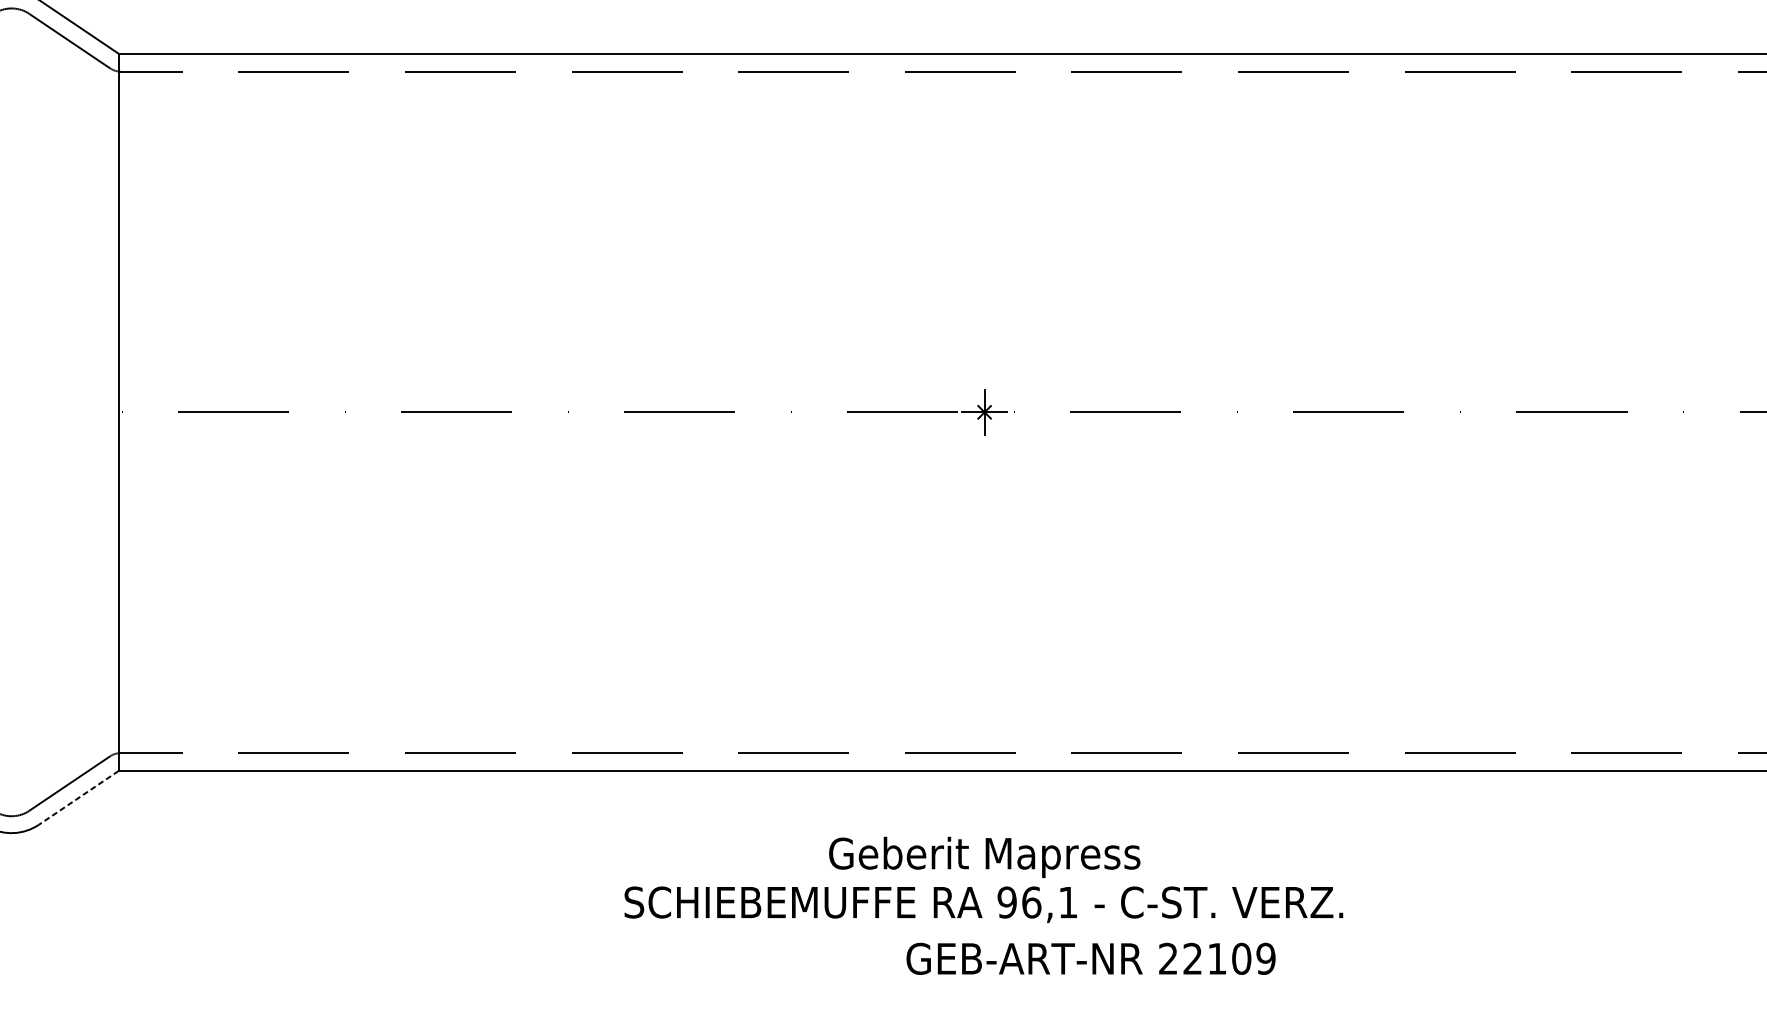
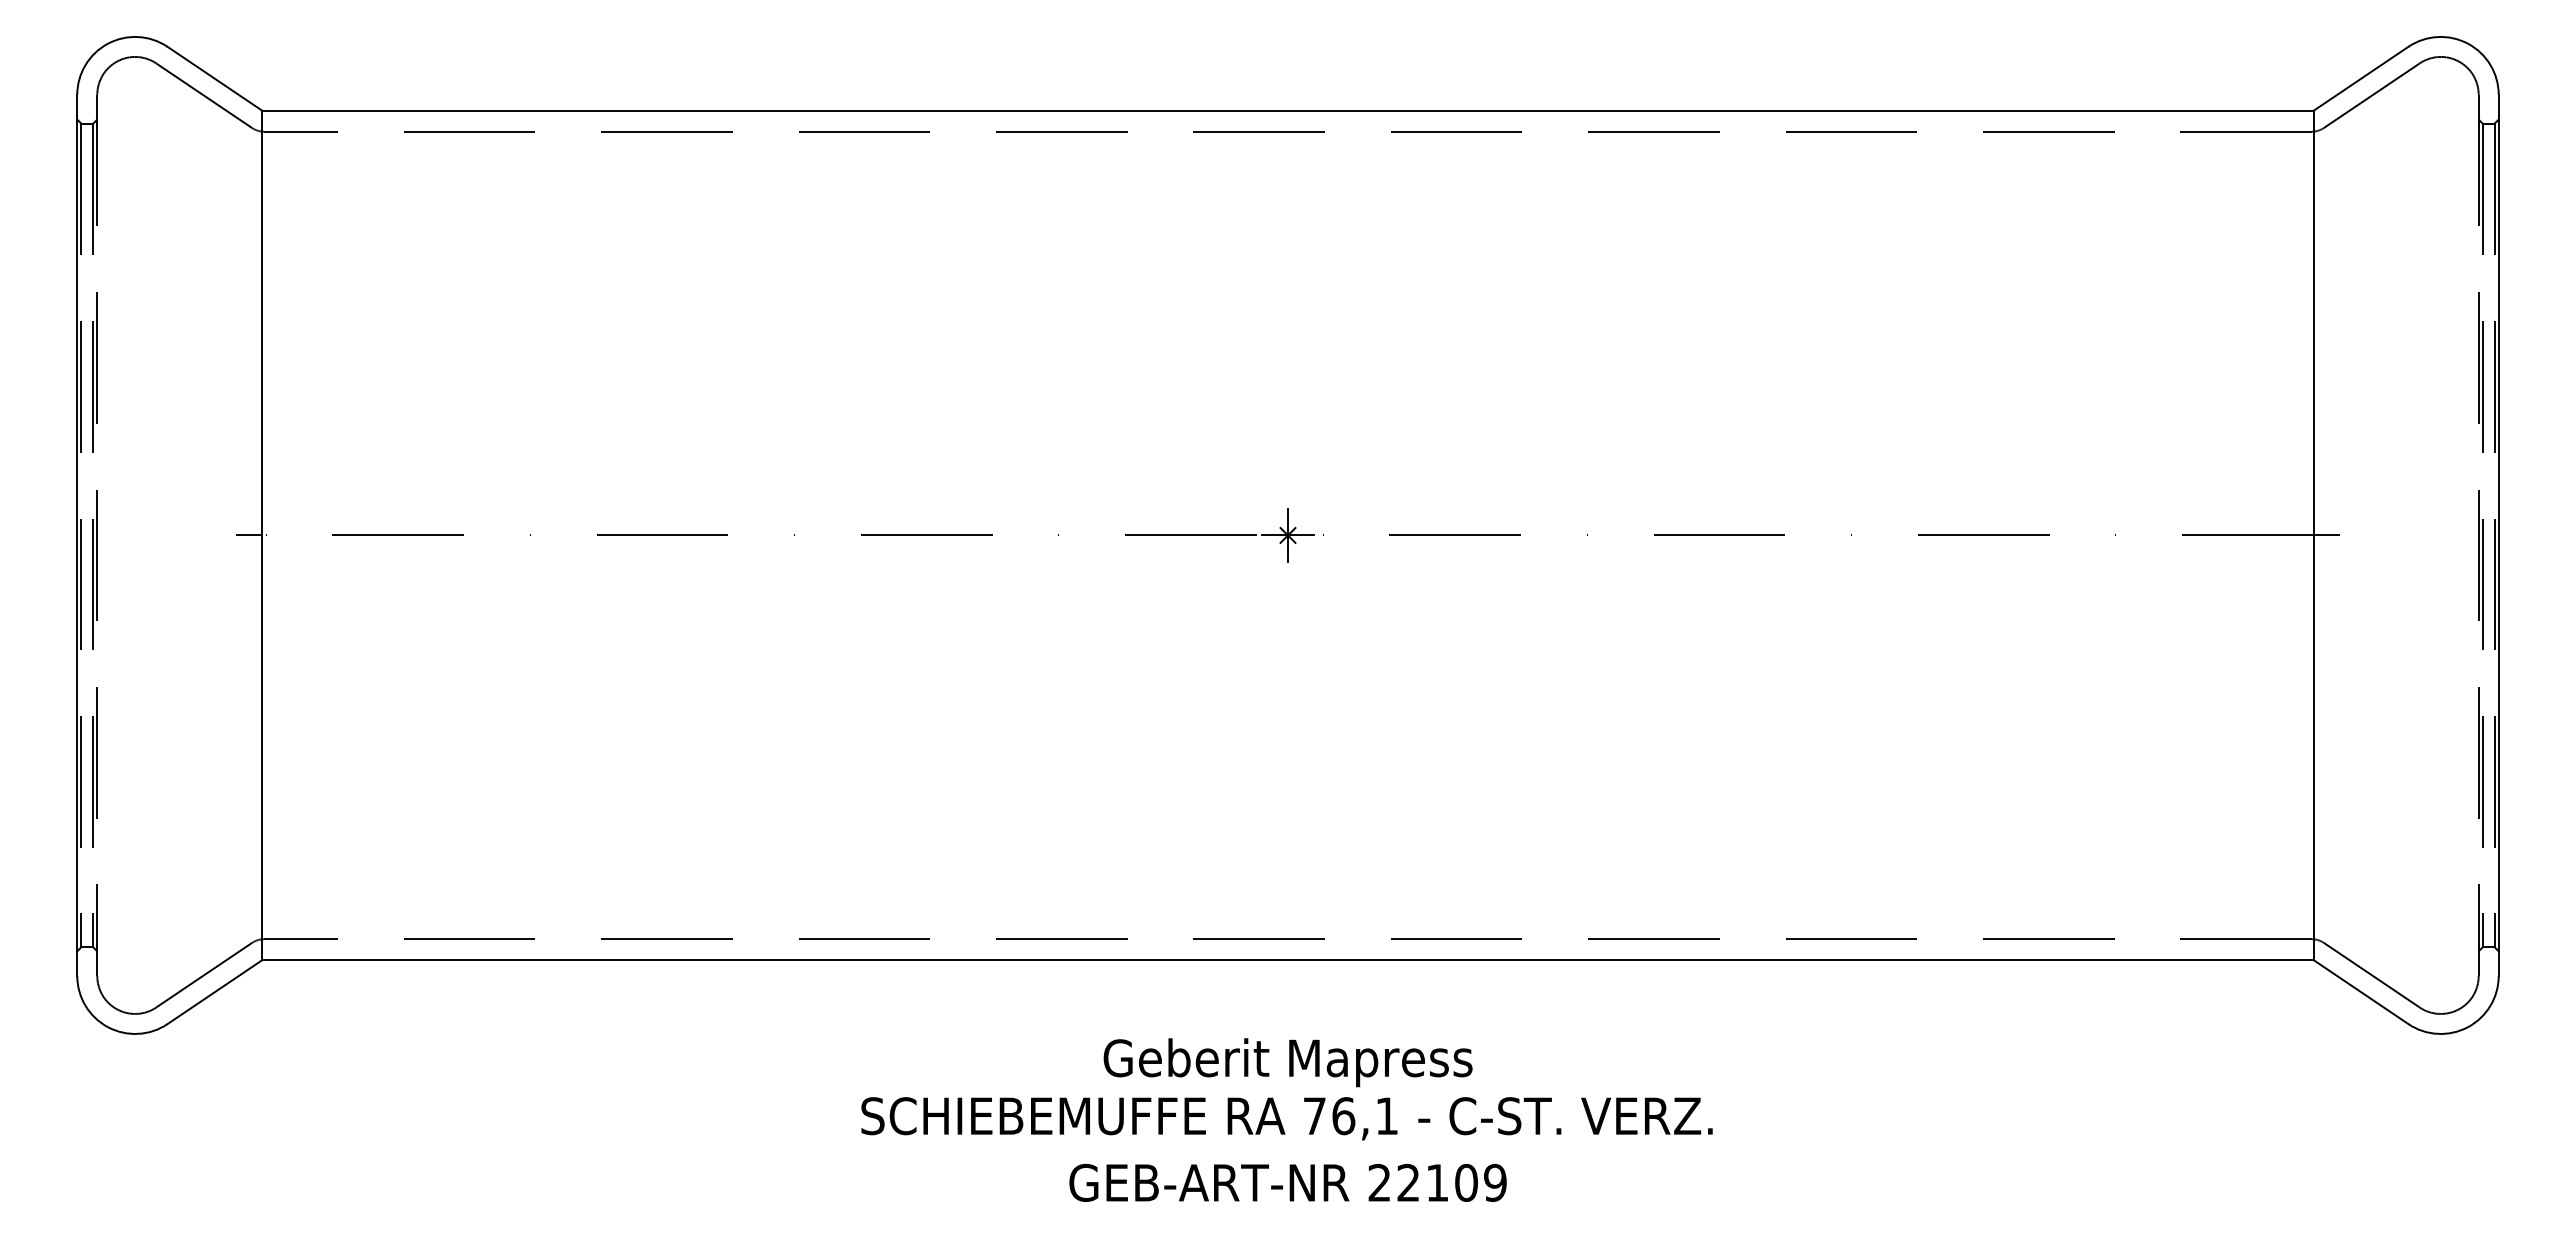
line: (107, 412) -> (248, 535), added
line: (78, 798) -> (214, 992), dashed -> solid
text: (1007, 902) -> (1314, 1116), 96,1 -> 76,1
text: (1090, 958) -> (1287, 1182), moved

